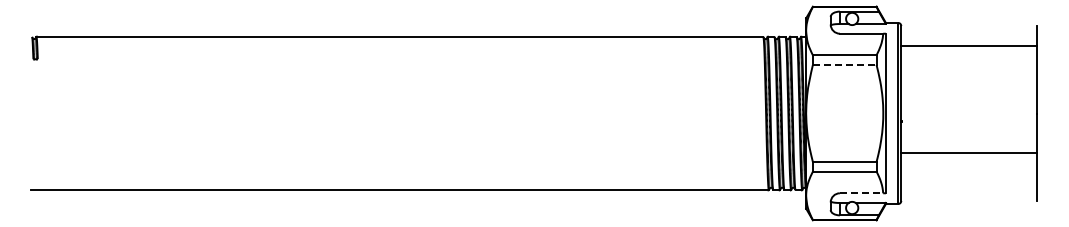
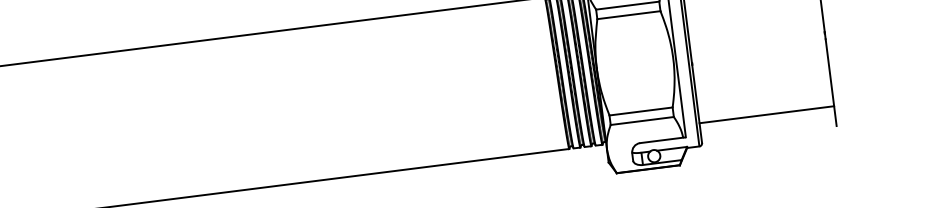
line: (844, 64) -> (628, 14), dashed -> solid
line: (968, 153) -> (766, 115), moved
line: (861, 193) -> (661, 140), dashed -> solid

